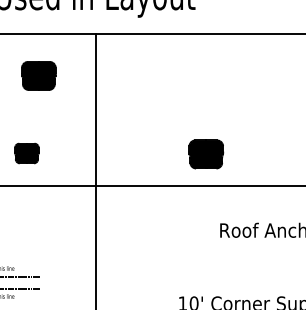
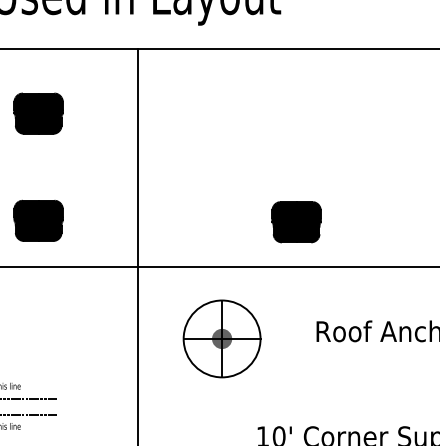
part: (38, 75) -> (38, 112), moved
part: (26, 153) -> (38, 220), size x1.43
part: (154, 235) -> (222, 338), added

